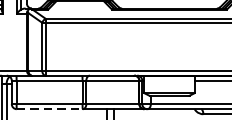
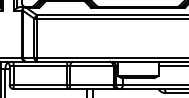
line: (49, 109) -> (40, 89), dashed -> solid

